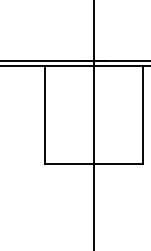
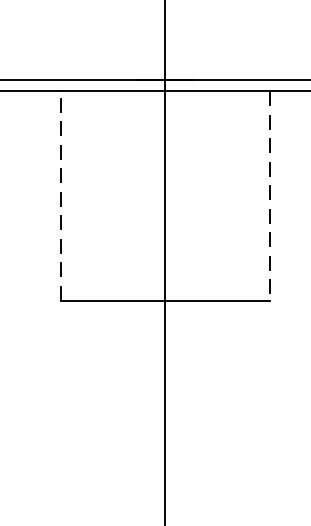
line: (44, 114) -> (59, 194), solid -> dashed
line: (143, 115) -> (270, 196), solid -> dashed

